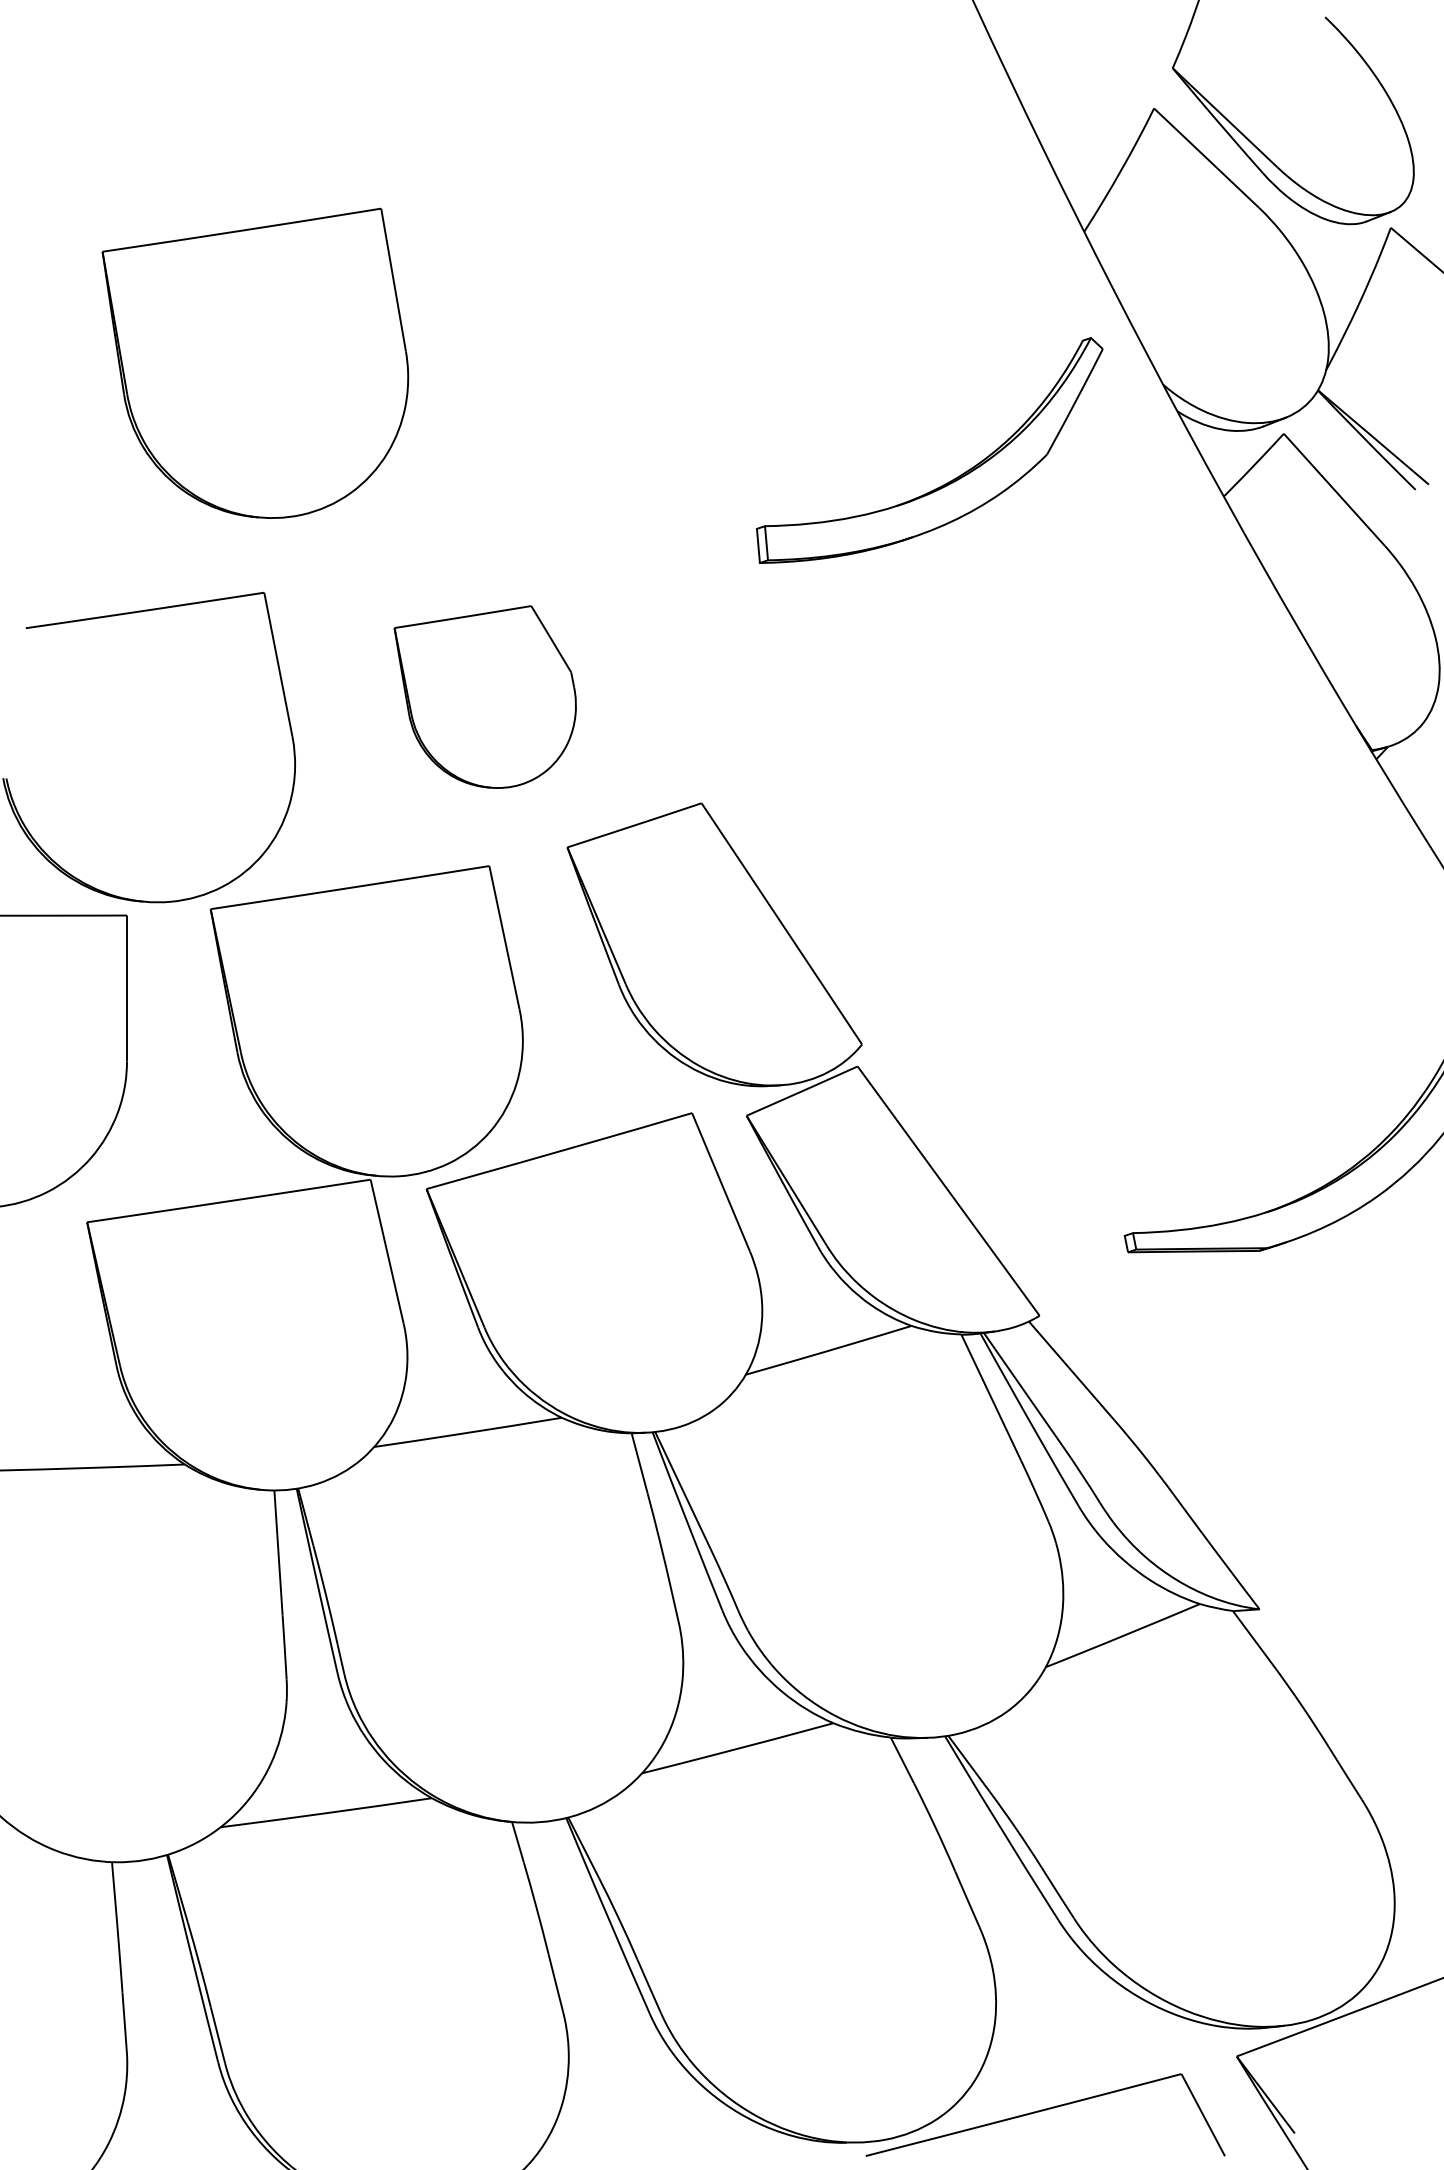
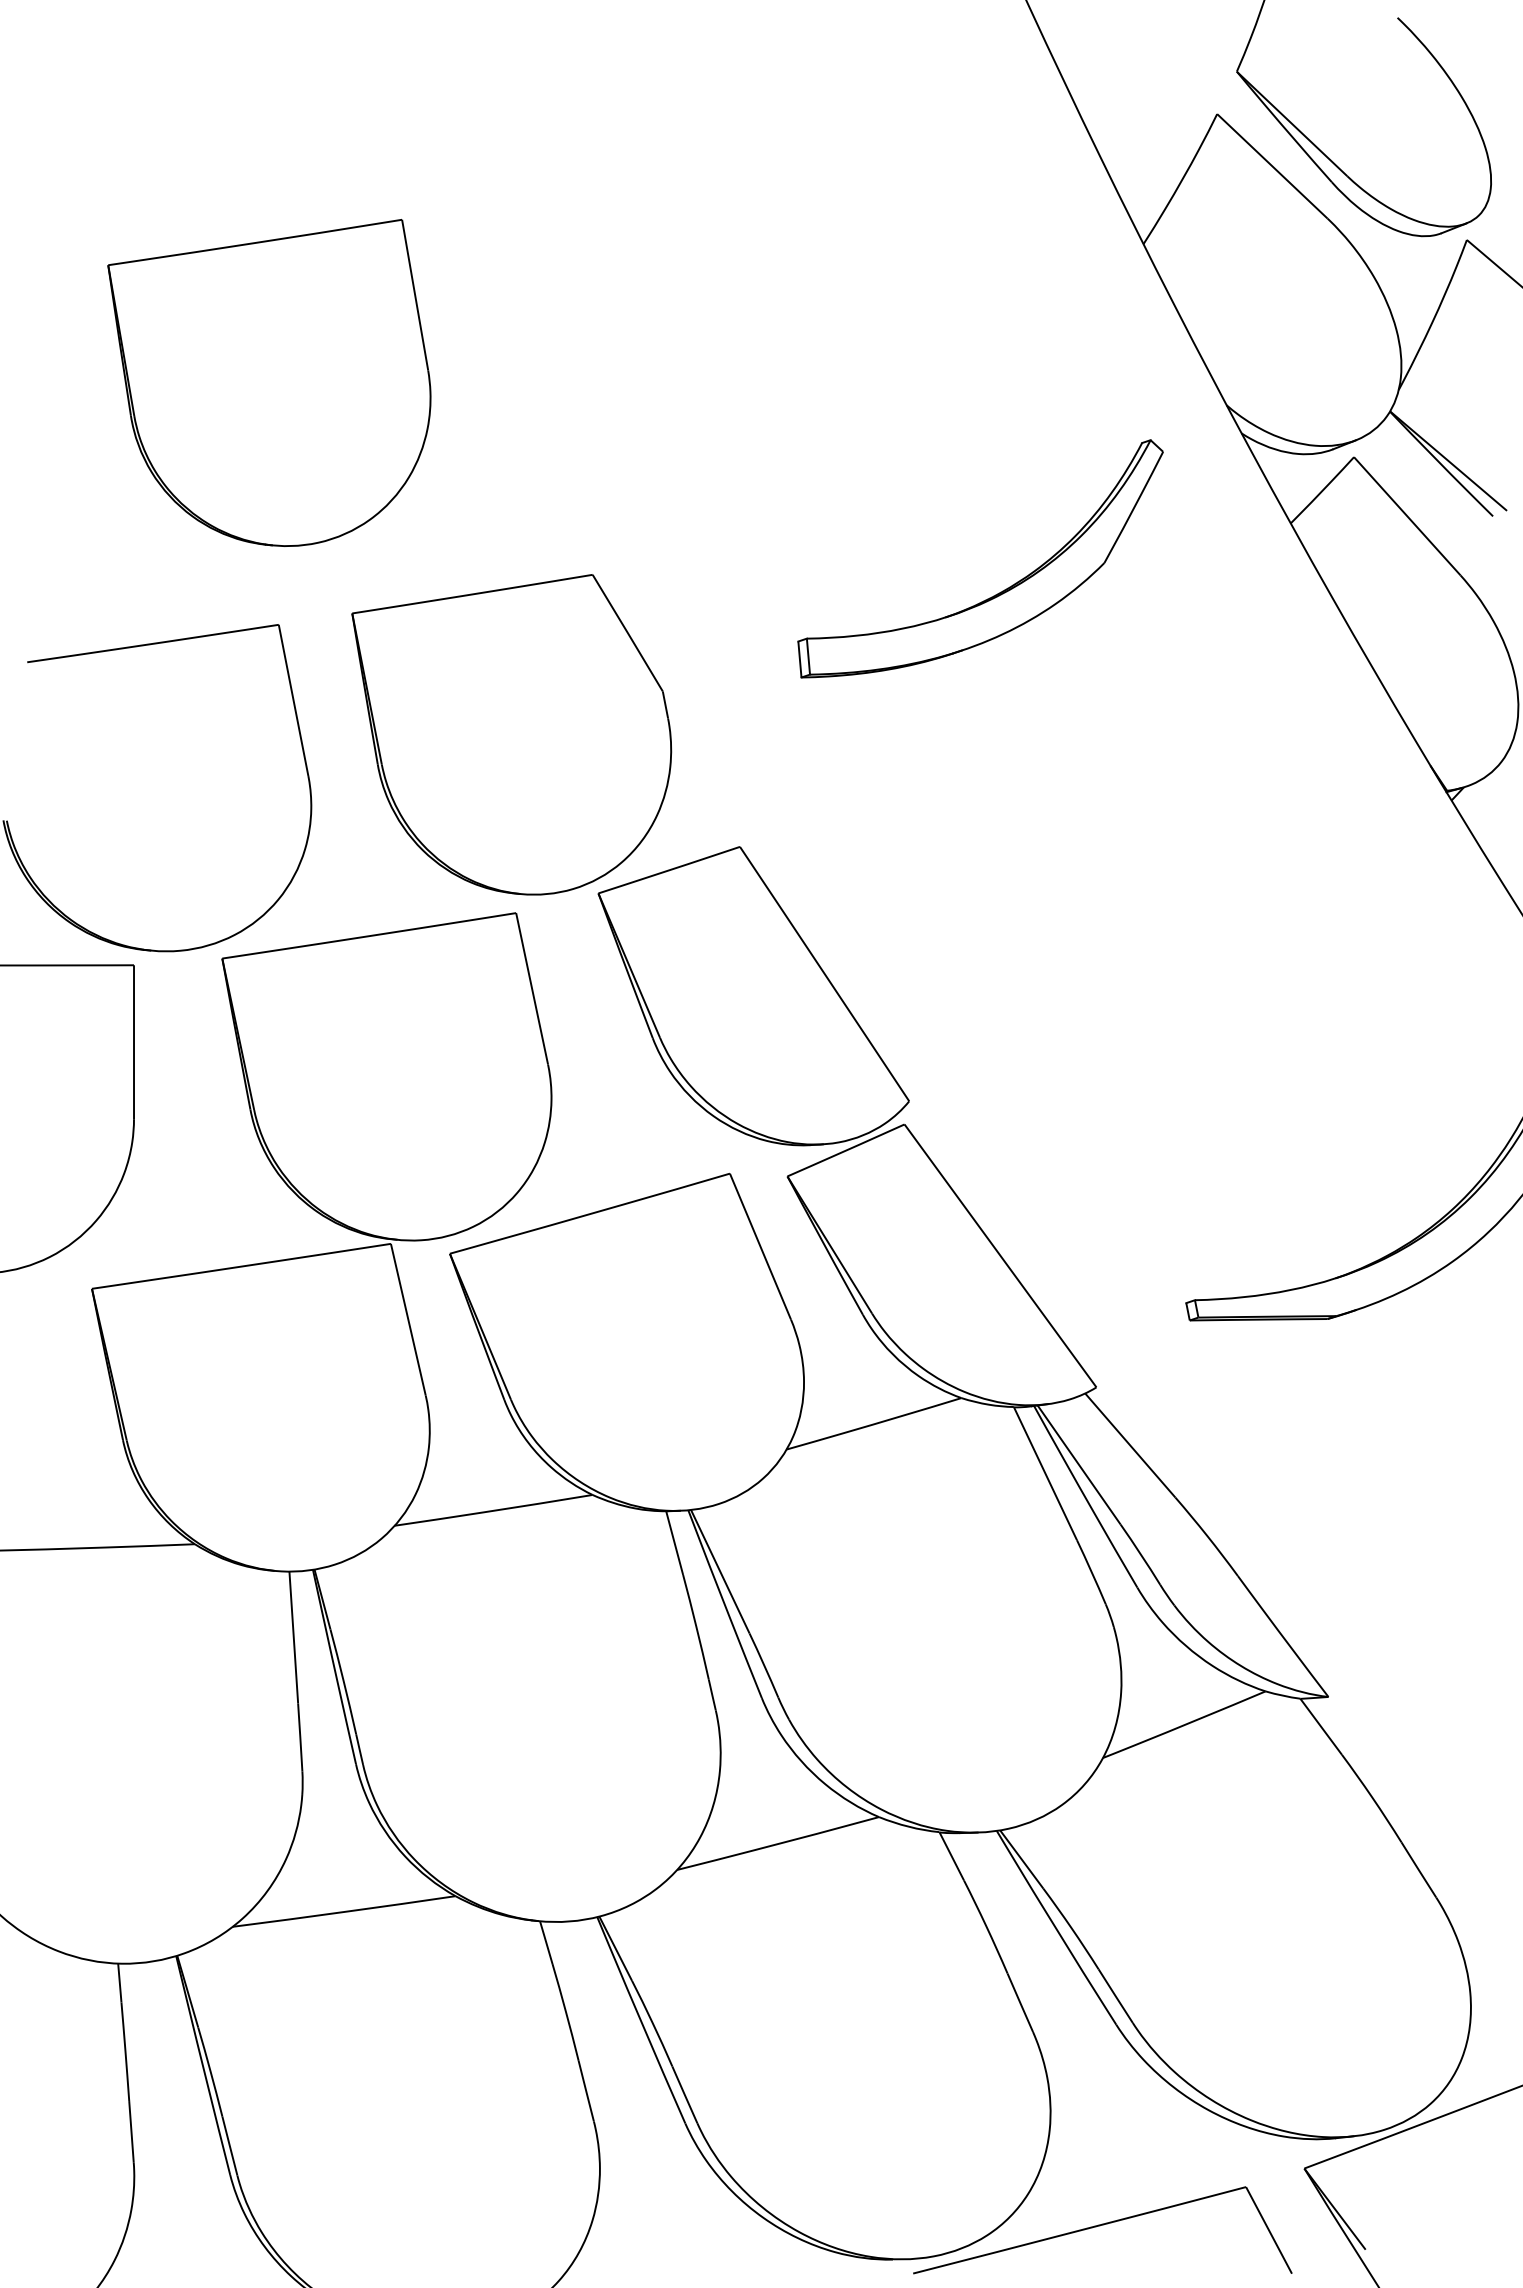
part: (948, 481) -> (1000, 591), moved
part: (484, 696) -> (511, 734), size x1.67

